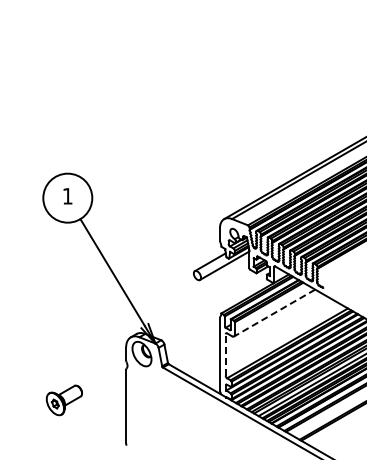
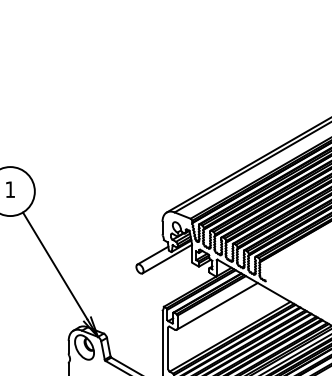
line: (274, 313) -> (217, 306), dashed -> solid
line: (225, 355) -> (168, 348), dashed -> solid

